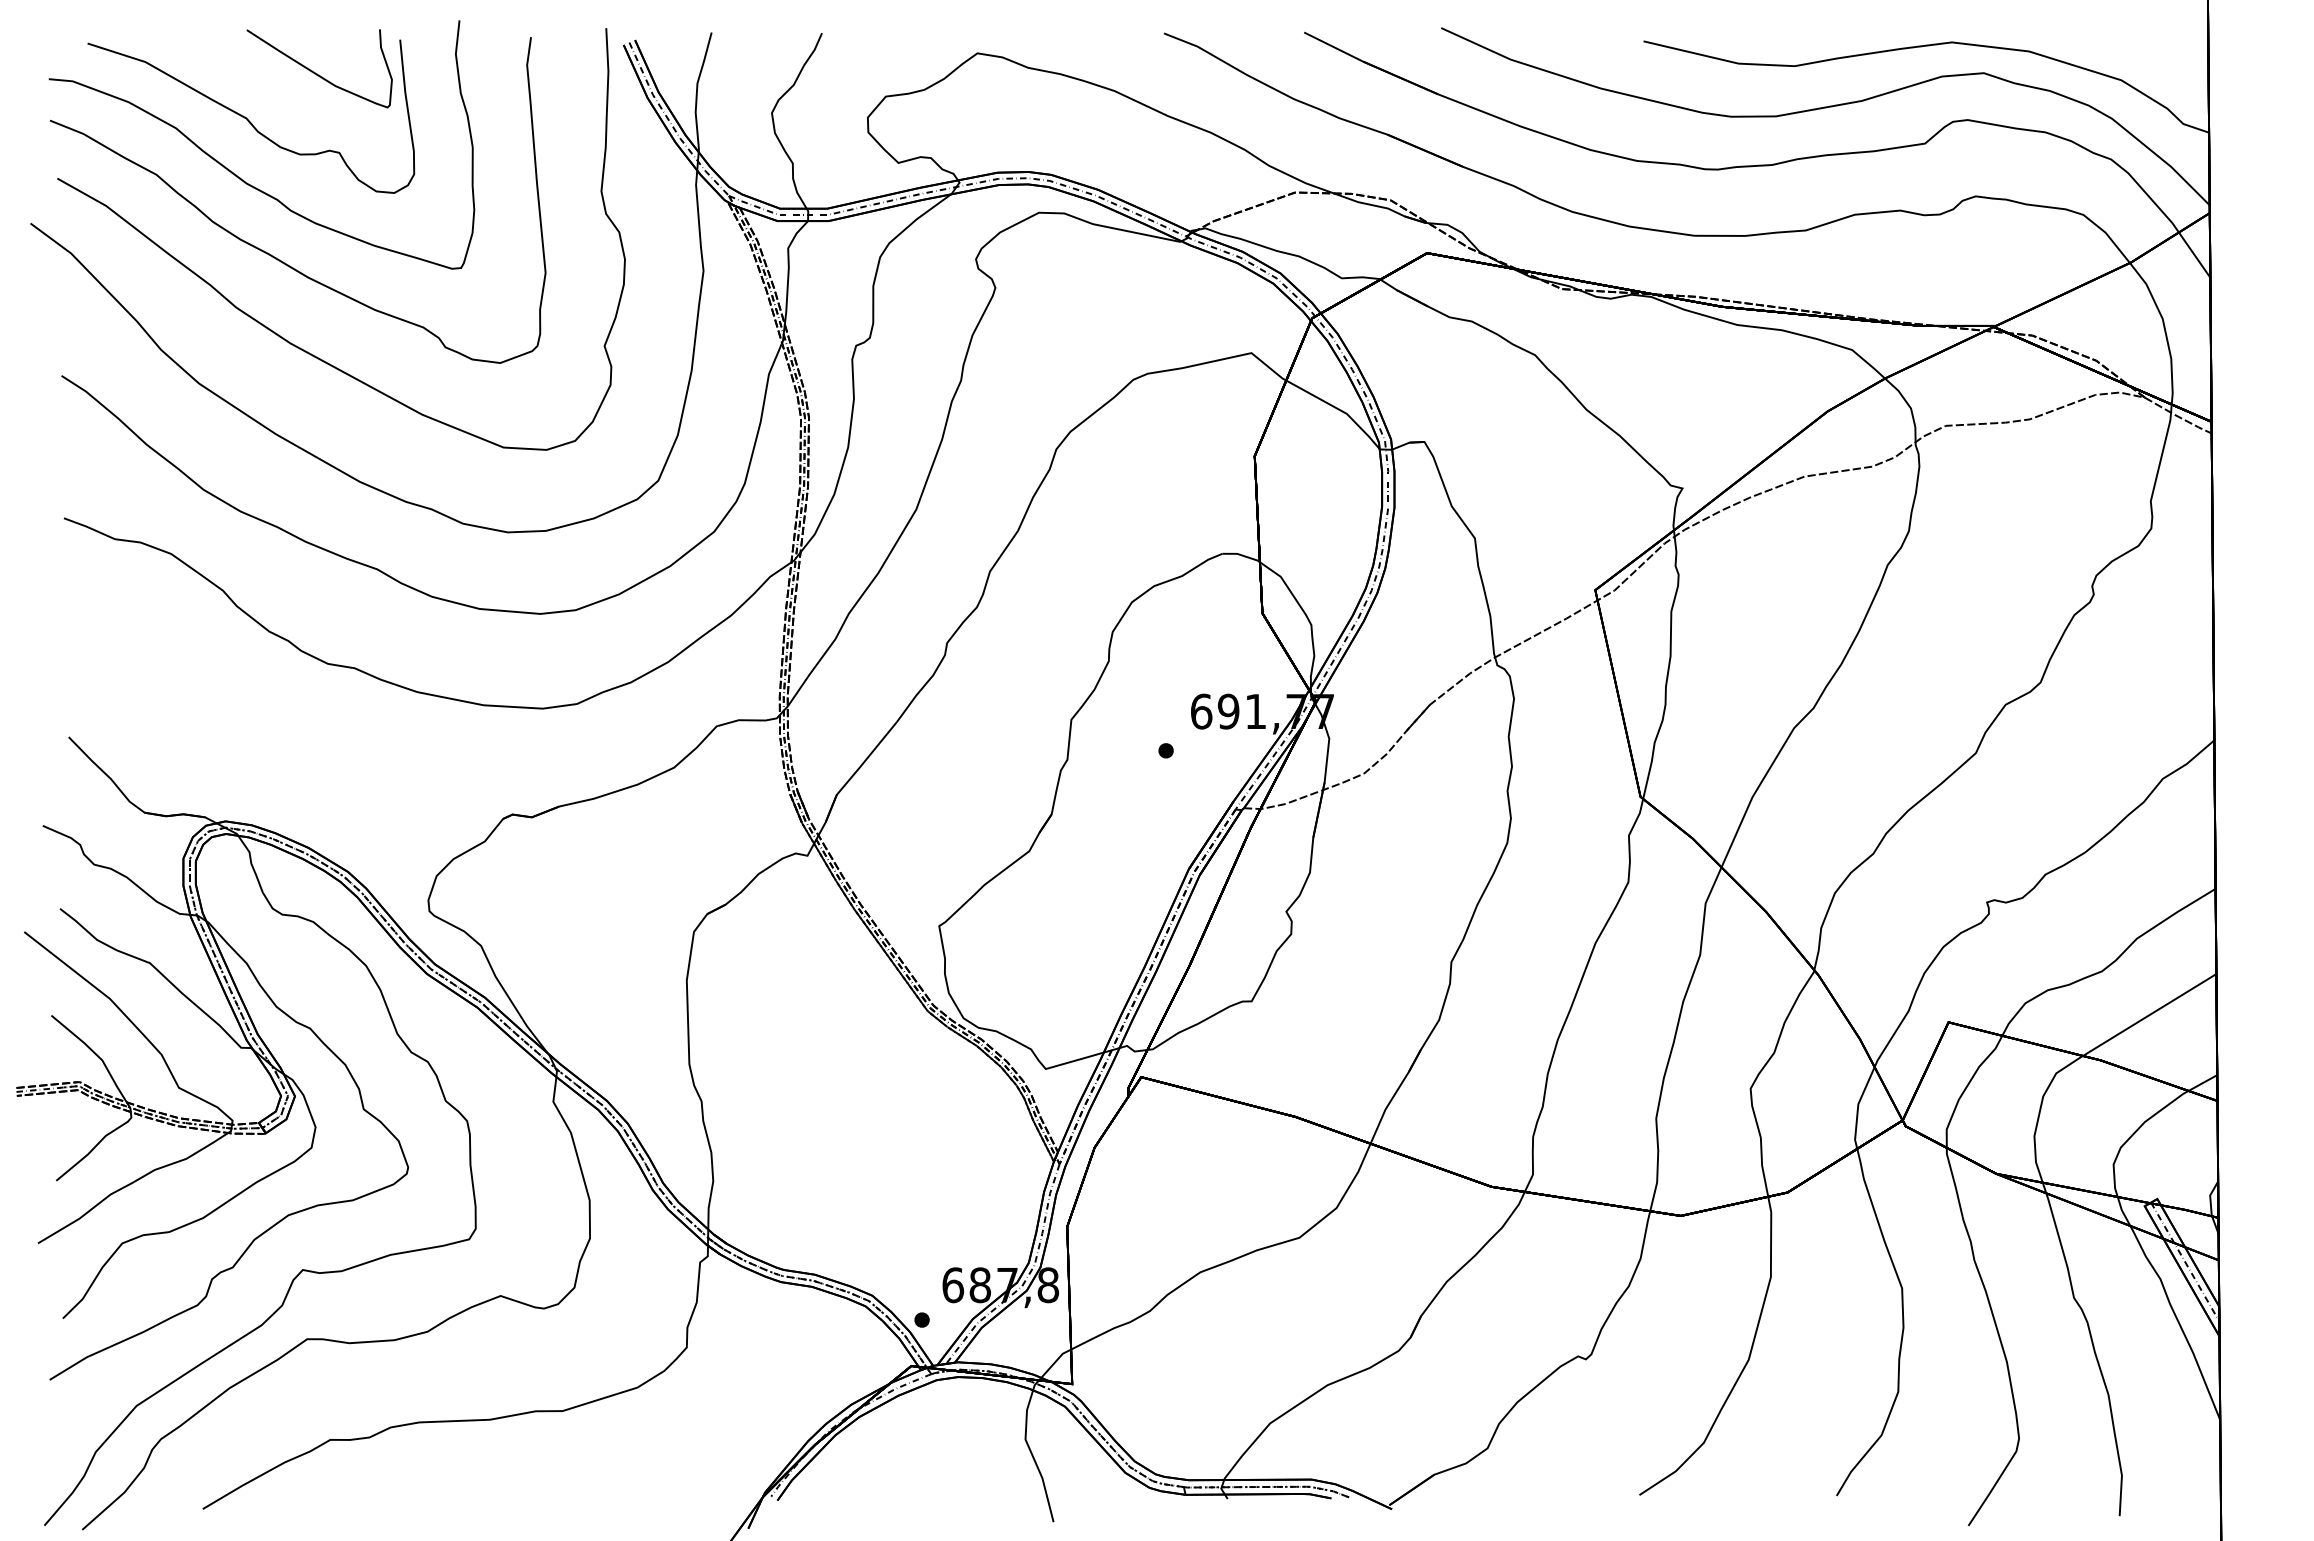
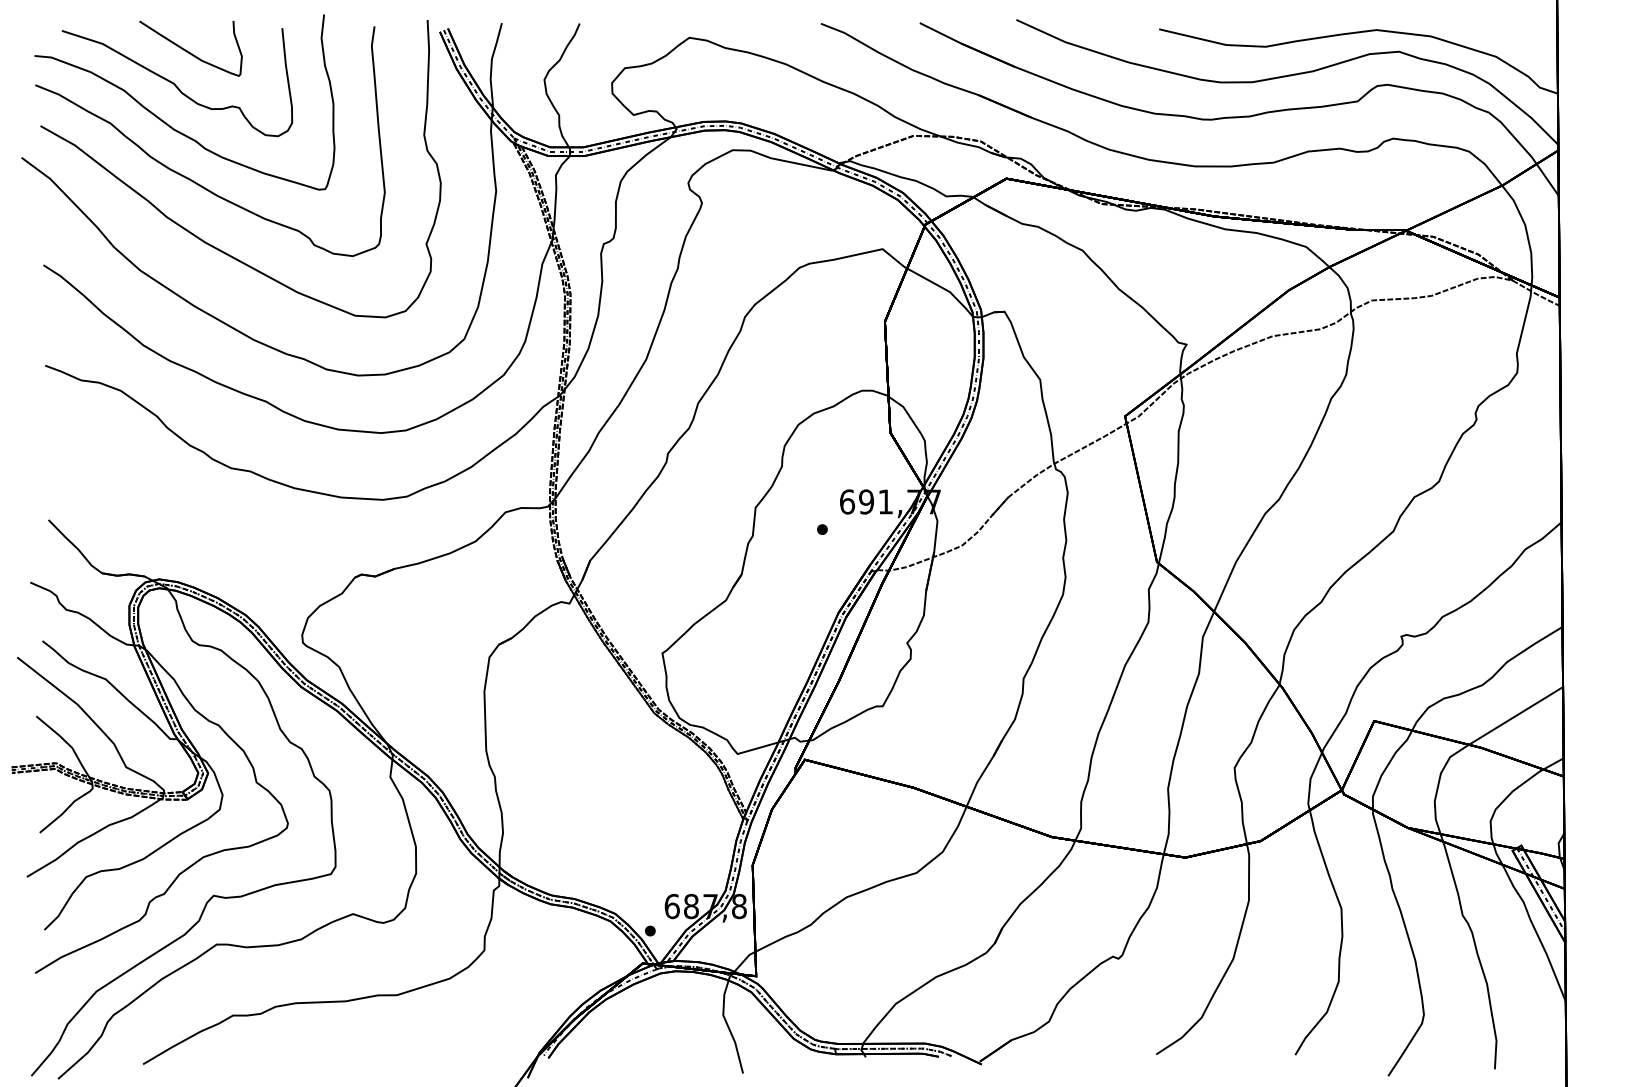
curve: (317, 73) -> (189, 51), moved

